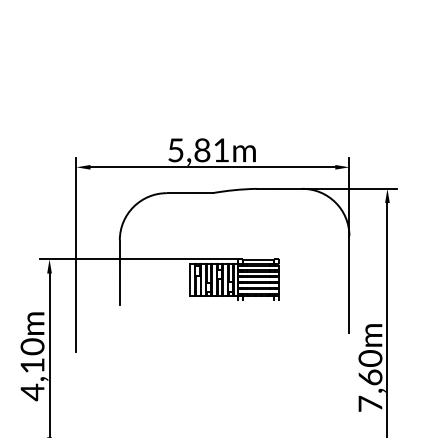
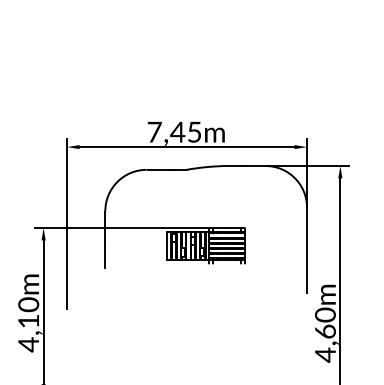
text: (197, 149) -> (173, 131), 5,81m -> 7,45m
text: (370, 403) -> (325, 354), 7,60m -> 4,60m

